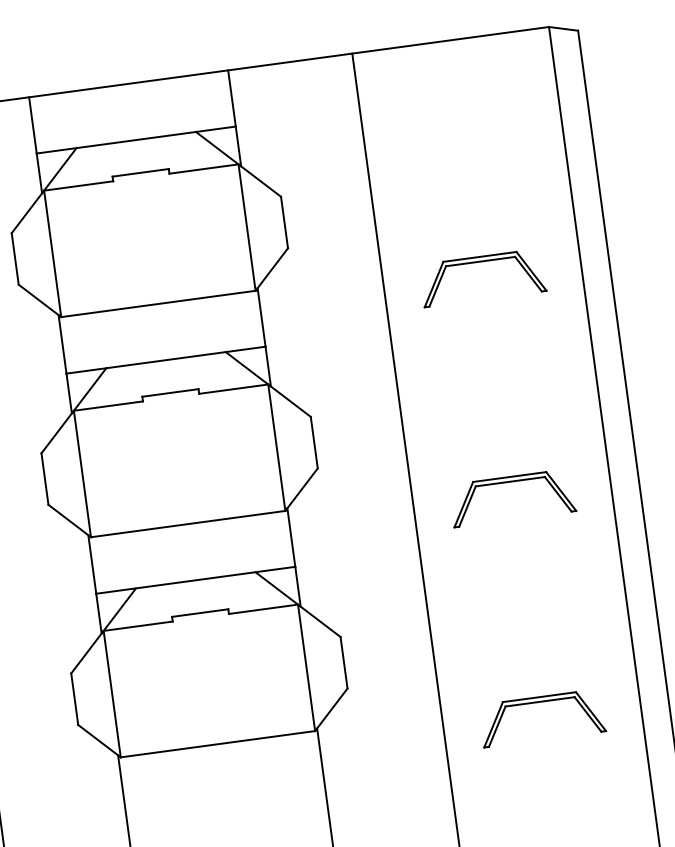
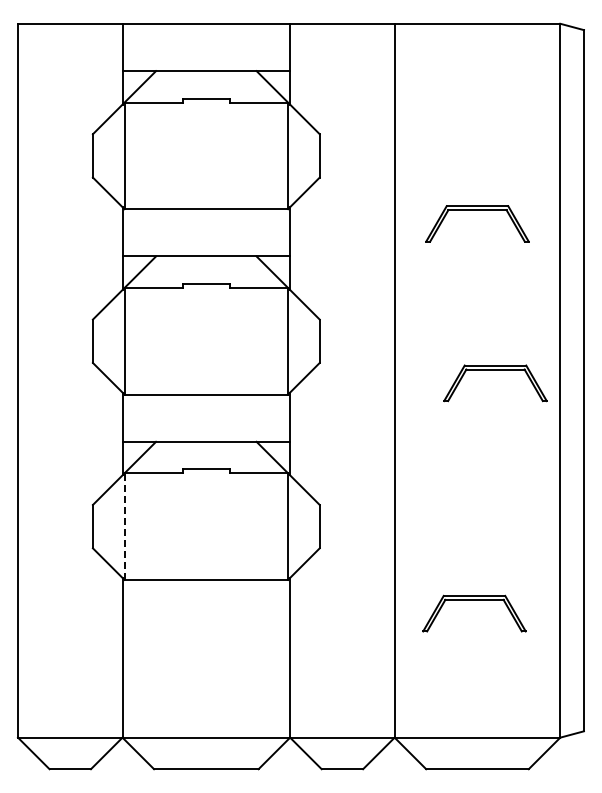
part: (510, 482) -> (495, 370), moved
line: (112, 693) -> (124, 526), solid -> dashed
part: (540, 702) -> (474, 600), moved

